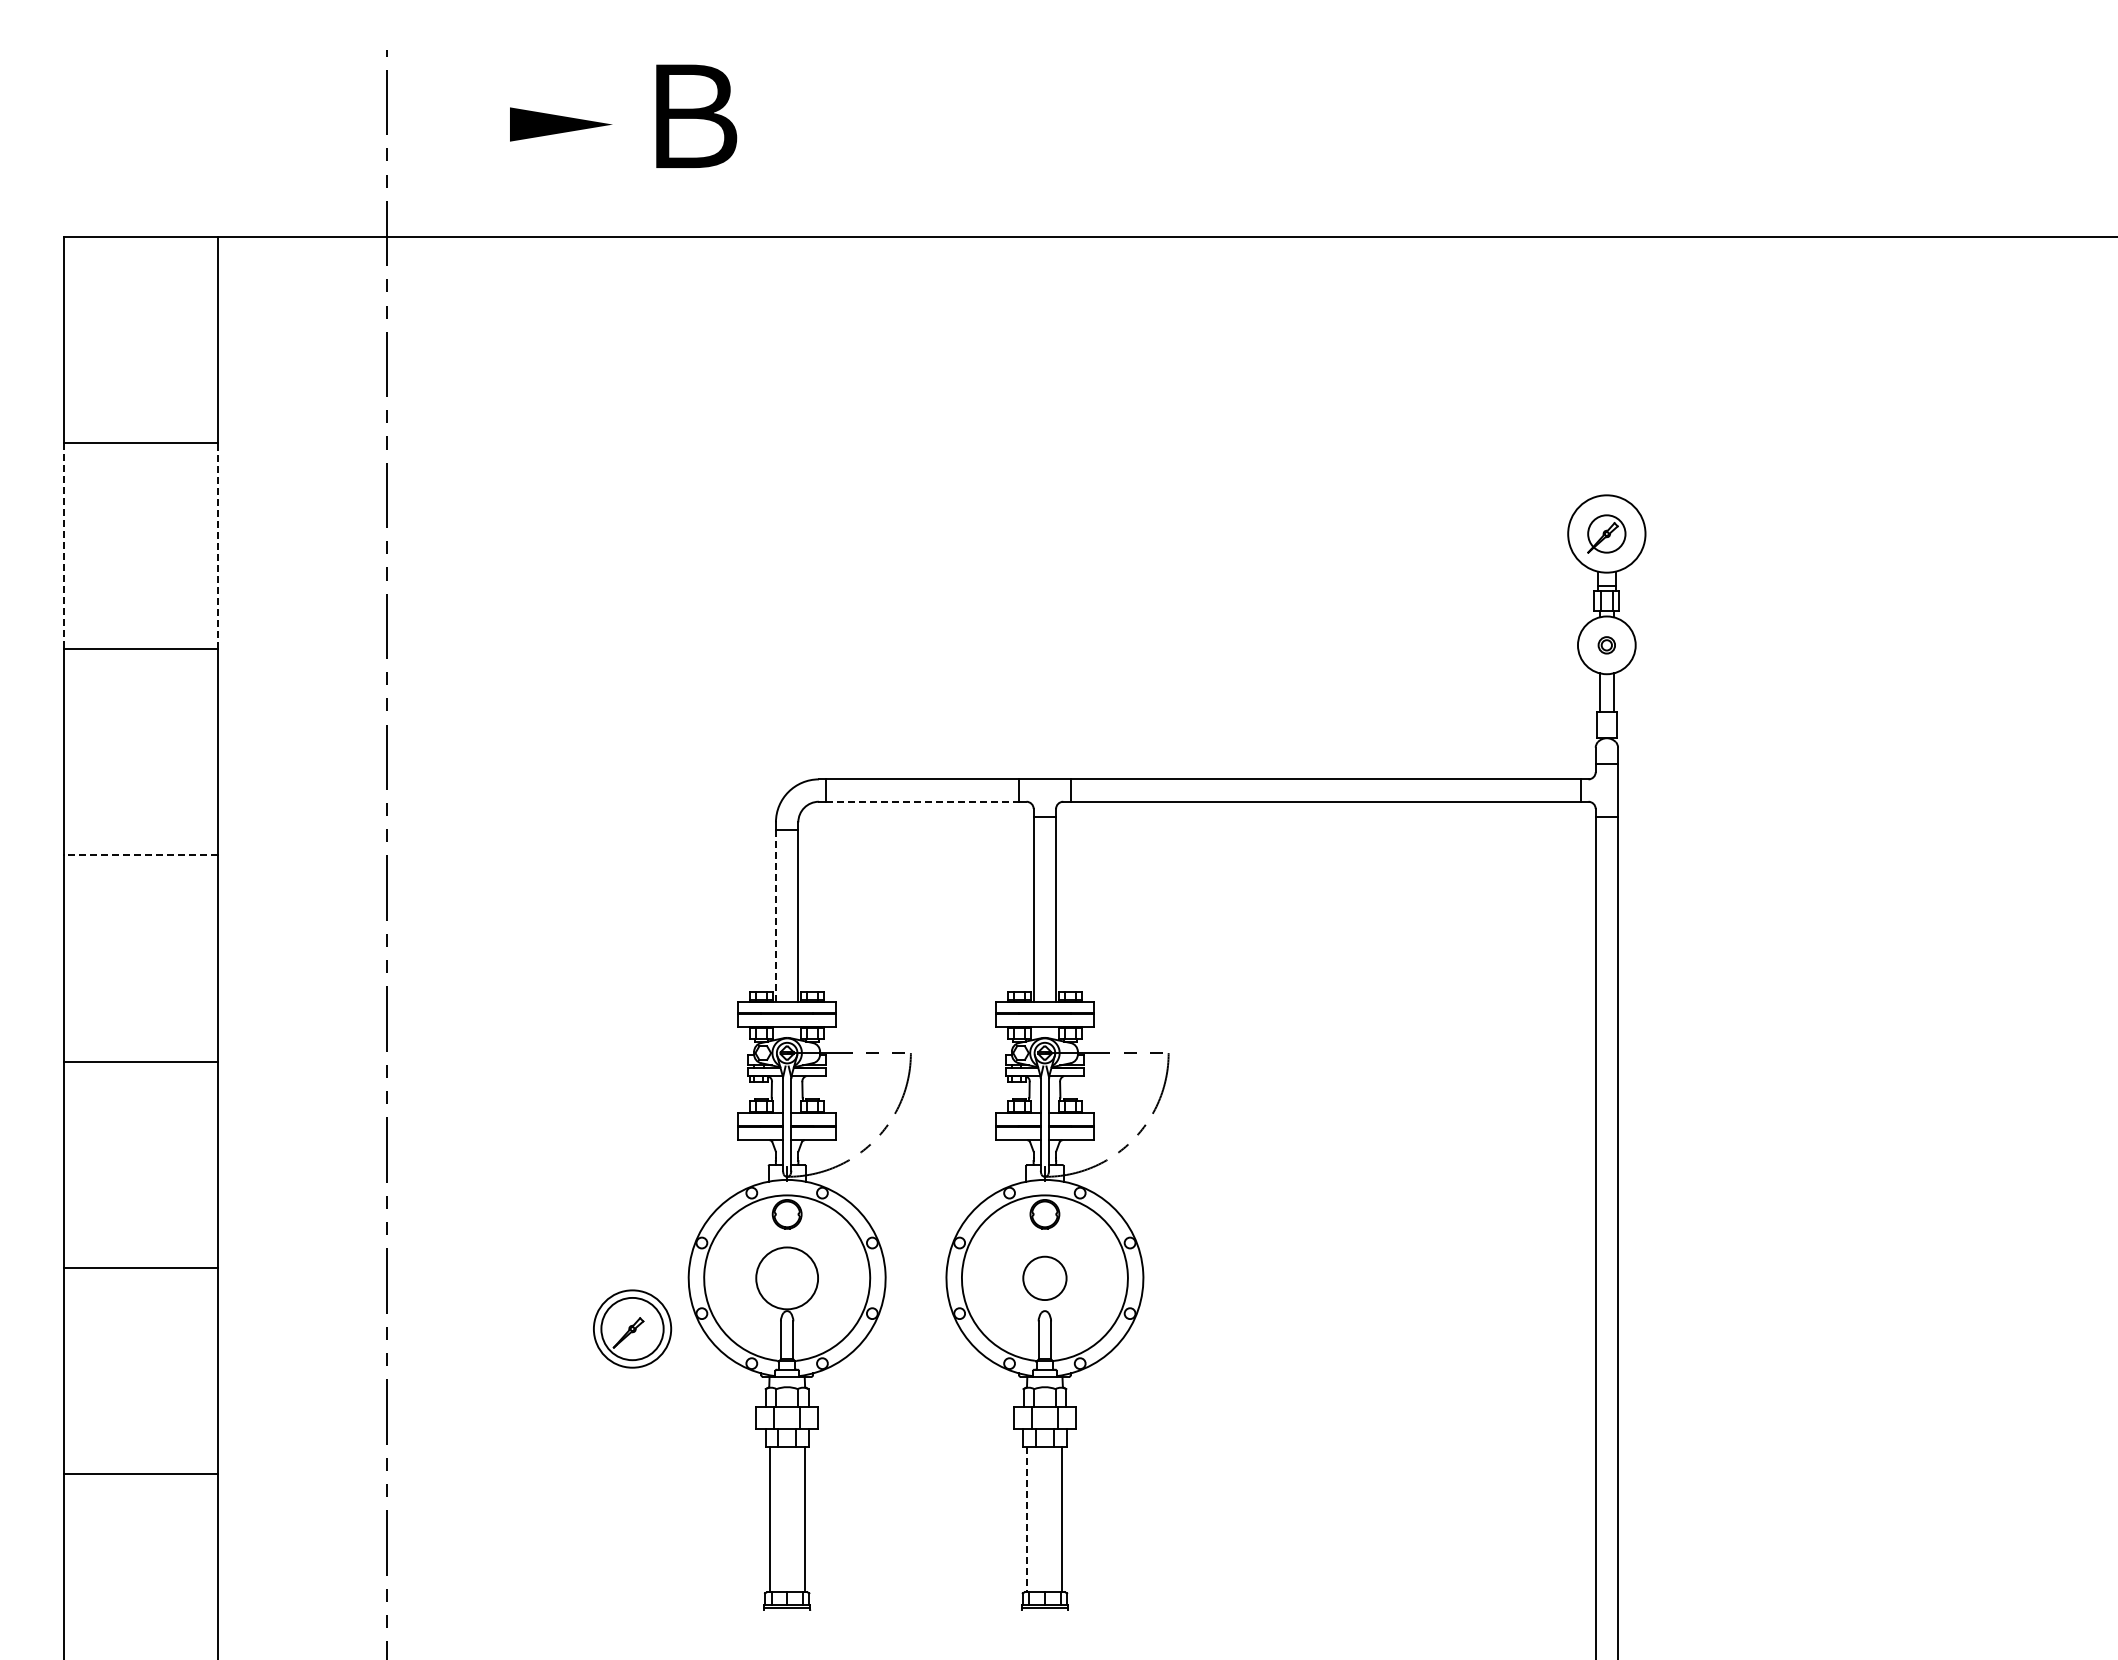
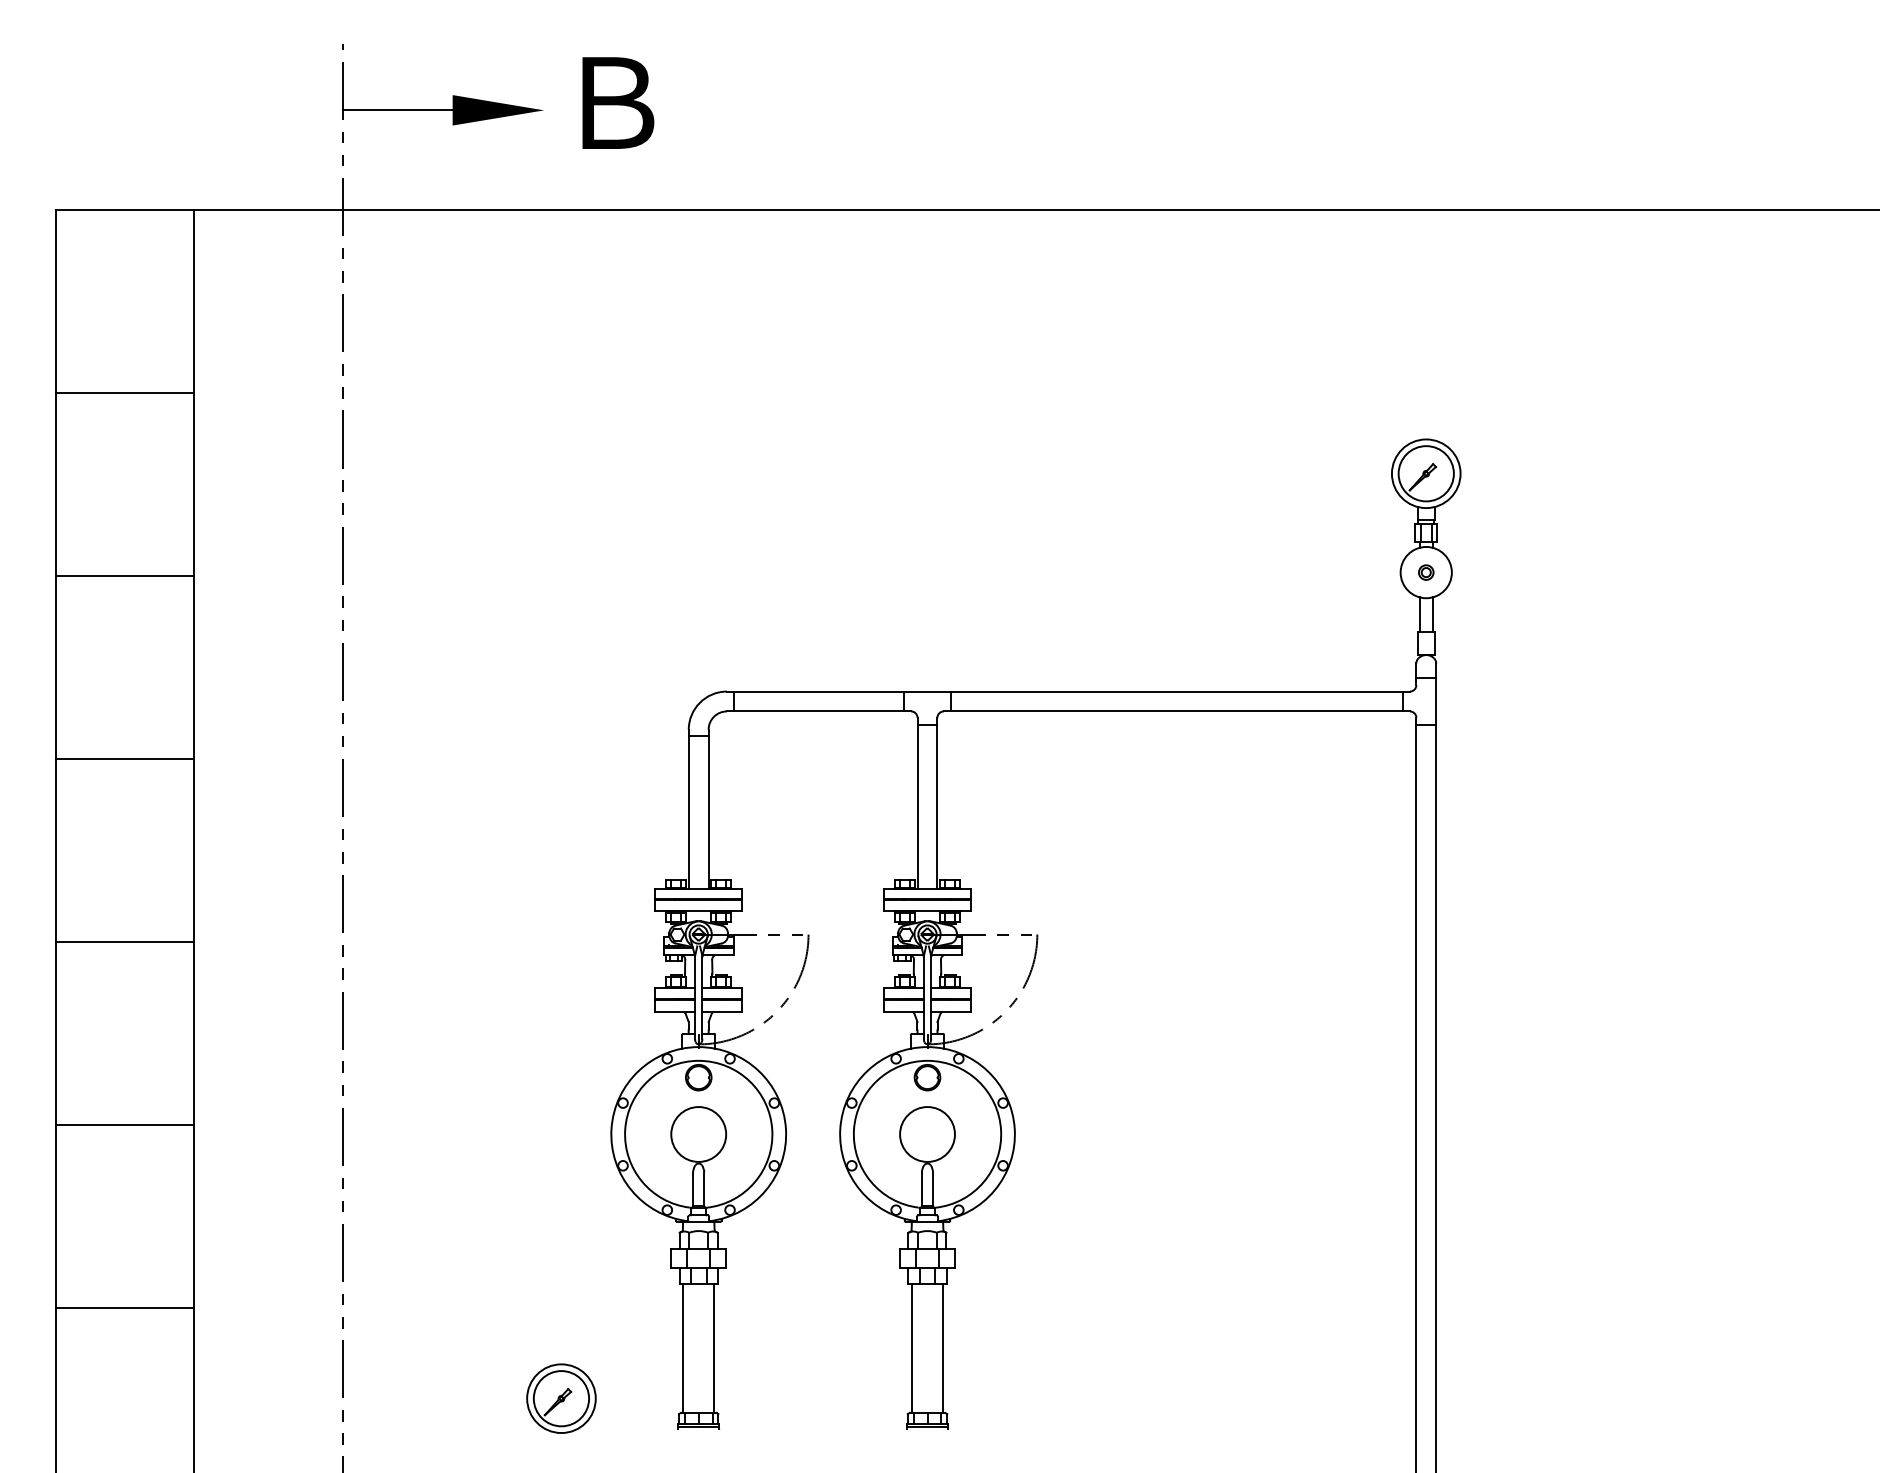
line: (447, 124) -> (397, 110), added
circle: (1606, 533) -> (1425, 473), size x1.67
line: (218, 545) -> (193, 483), dashed -> solid
line: (63, 546) -> (56, 484), dashed -> solid
line: (923, 801) -> (819, 711), dashed -> solid
line: (140, 855) -> (124, 759), dashed -> solid
line: (775, 916) -> (688, 813), dashed -> solid
circle: (1044, 1278) -> (927, 1134), size x1.43
part: (632, 1328) -> (561, 1398), moved
line: (1027, 1520) -> (912, 1349), dashed -> solid

